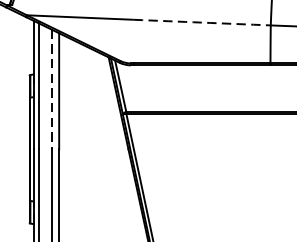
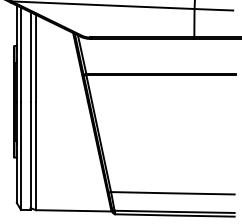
arc: (202, 22) -> (143, 6), dashed -> solid
line: (51, 90) -> (30, 57), dashed -> solid

